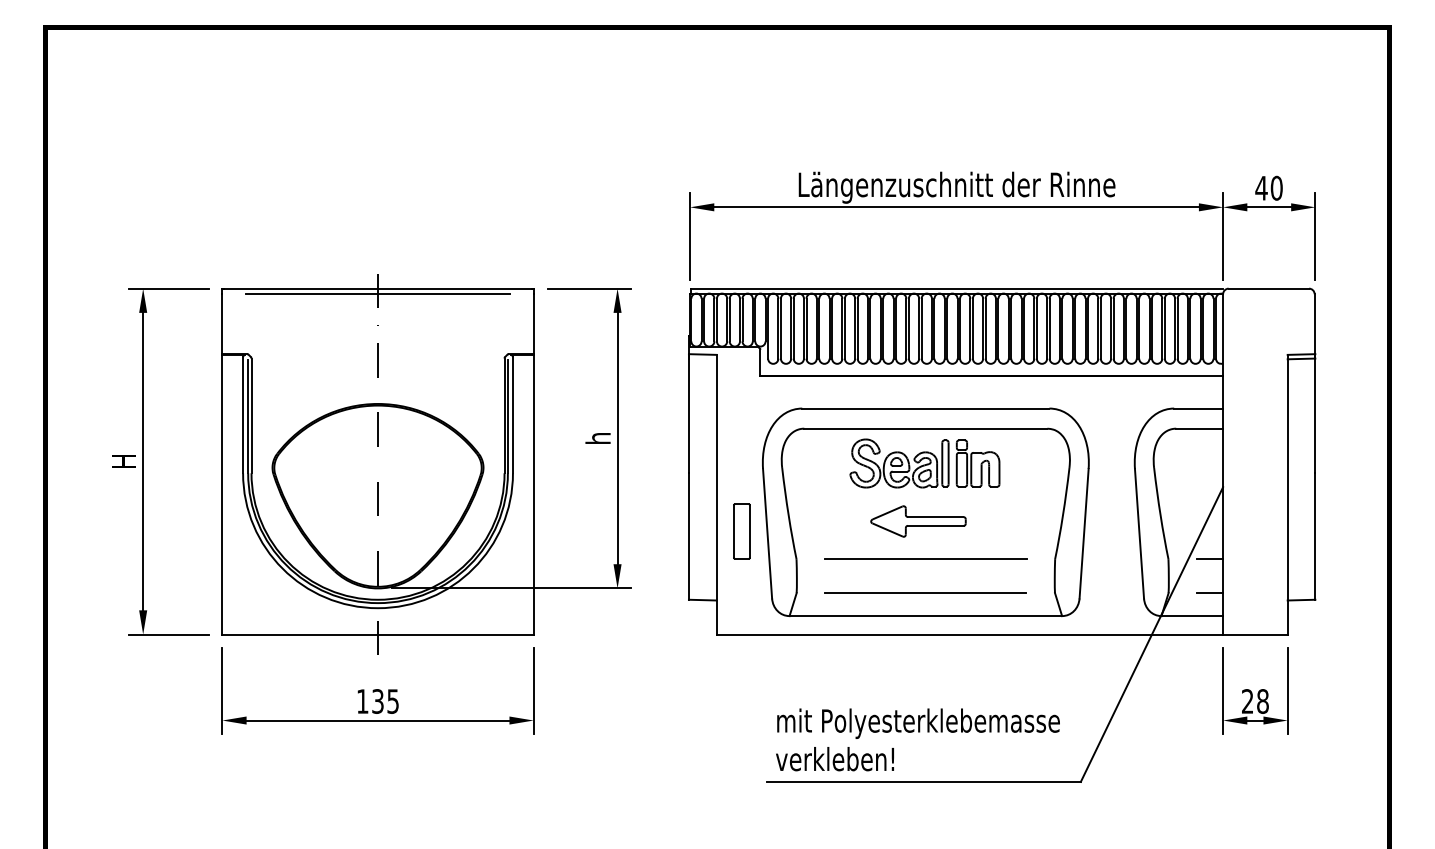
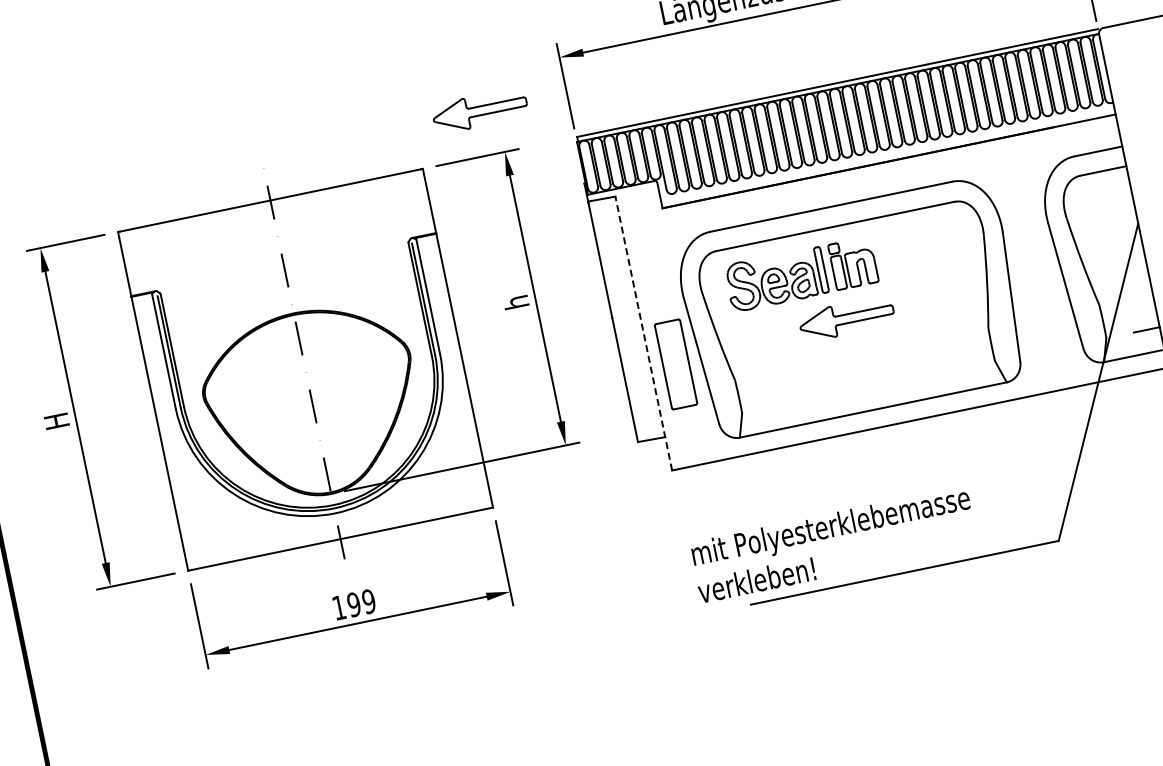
part: (601, 243) -> (480, 110), added
line: (377, 294) -> (271, 206), removed
part: (924, 463) -> (800, 274), moved
line: (716, 494) -> (643, 333), solid -> dashed
part: (741, 531) -> (675, 364), size x1.6
line: (925, 558) -> (861, 353), removed
line: (1209, 559) -> (1139, 297), removed
line: (924, 593) -> (867, 388), removed
text: (385, 701) -> (361, 603), 135 -> 199
text: (917, 739) -> (833, 544), moved

